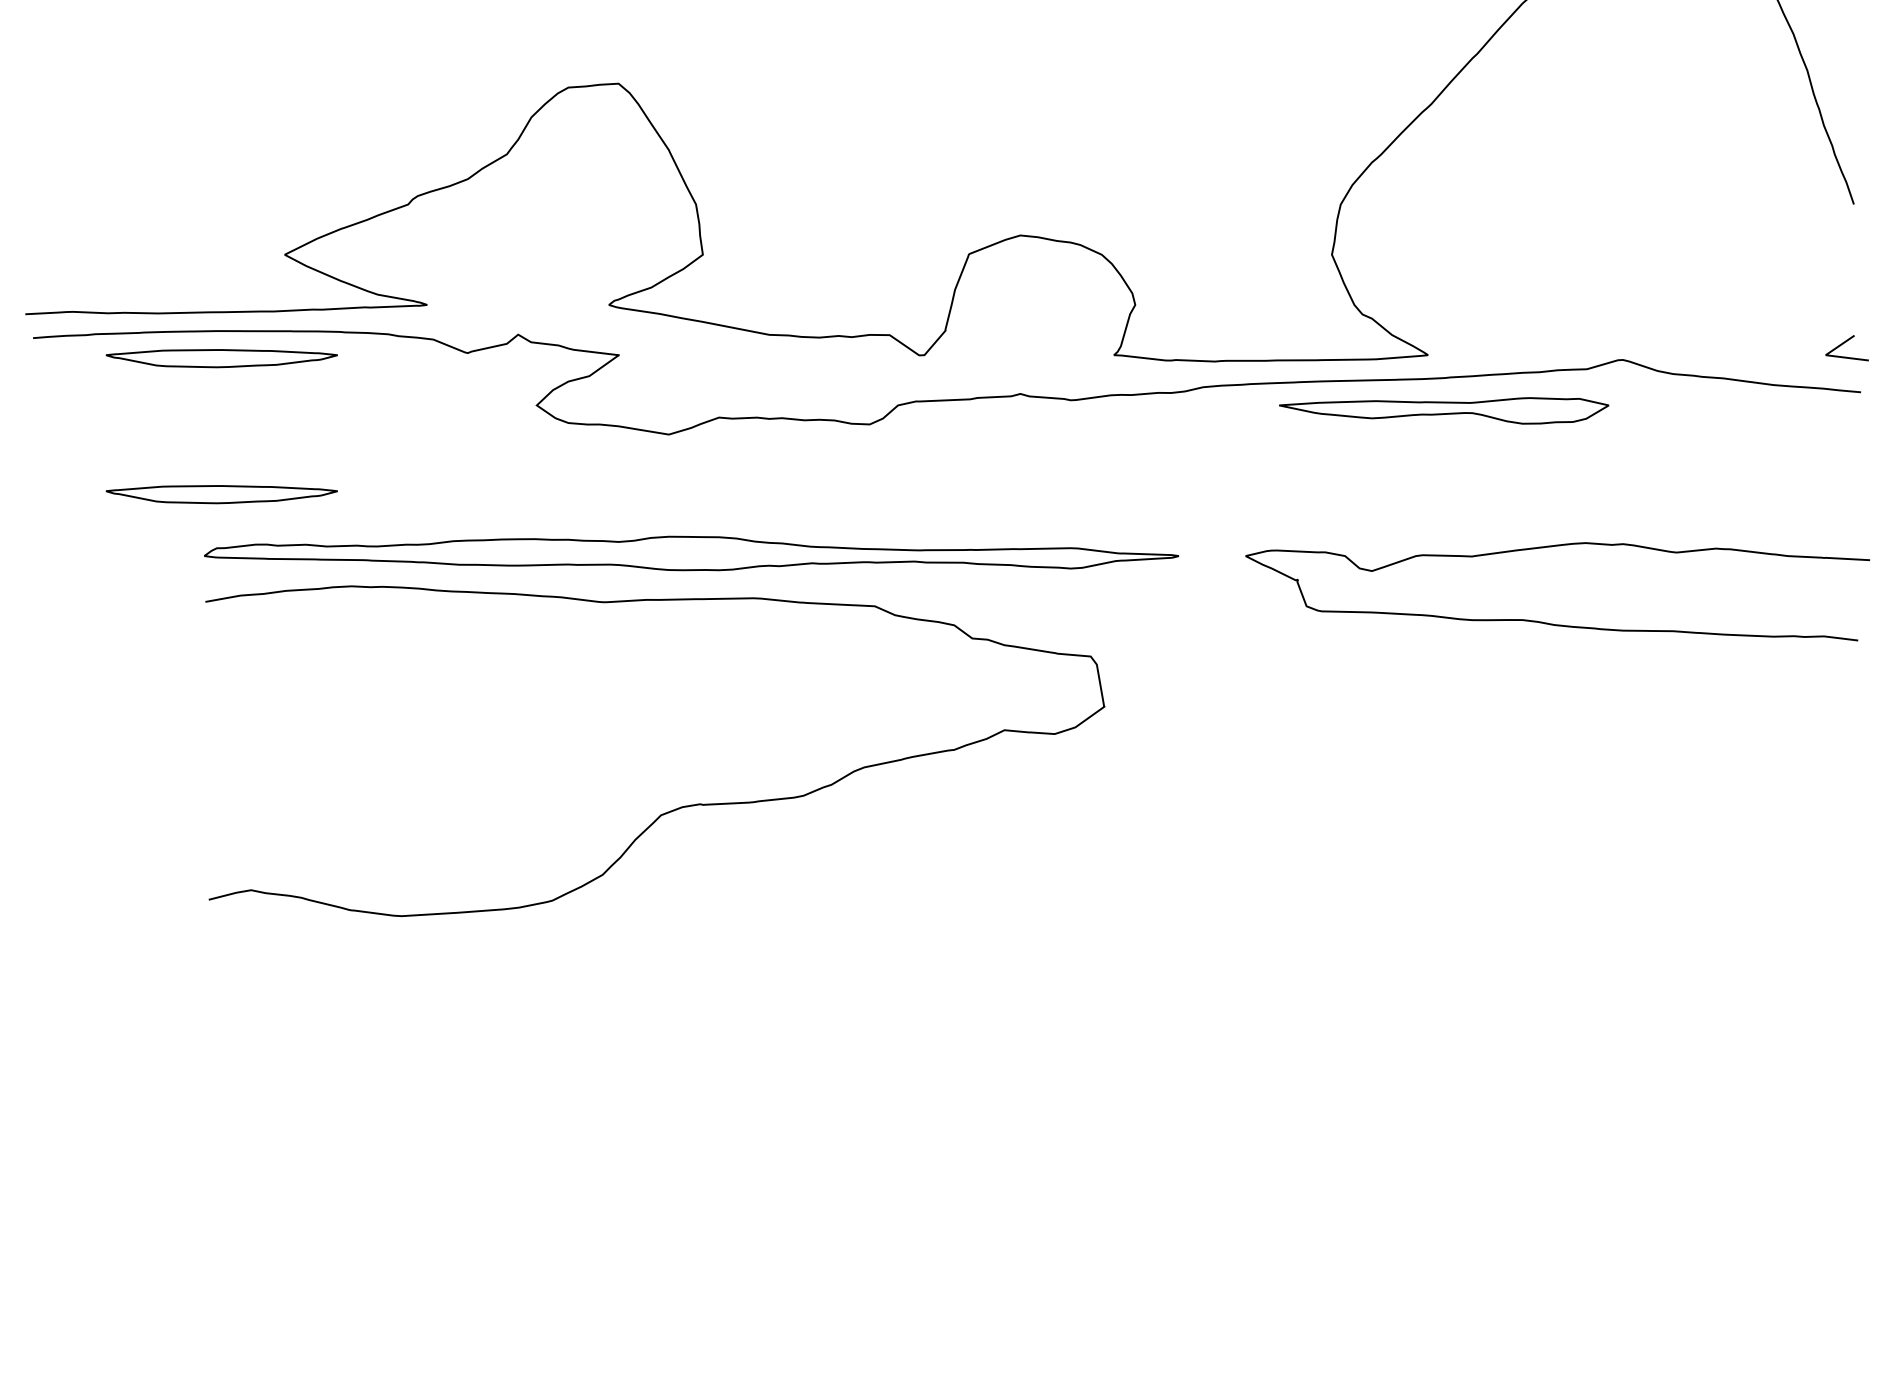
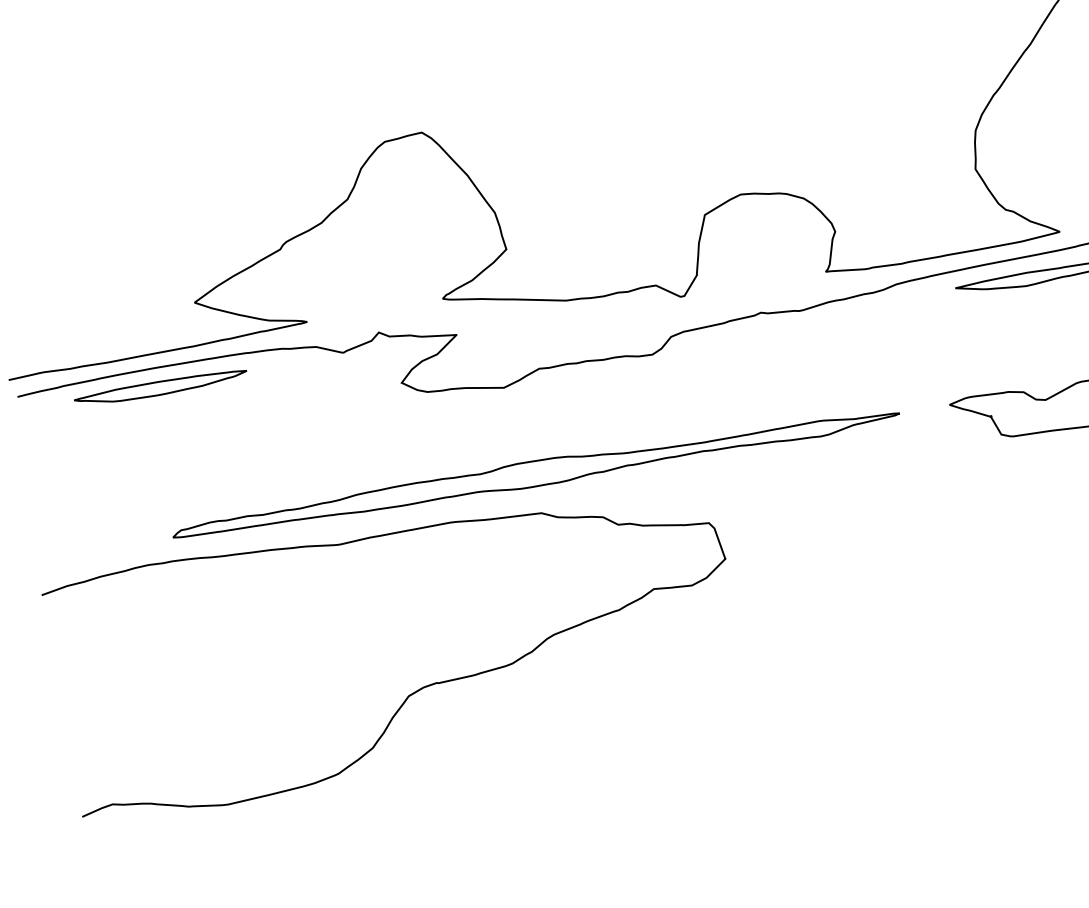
part: (221, 494) -> (177, 489), removed
curve: (680, 806) -> (422, 687), moved

